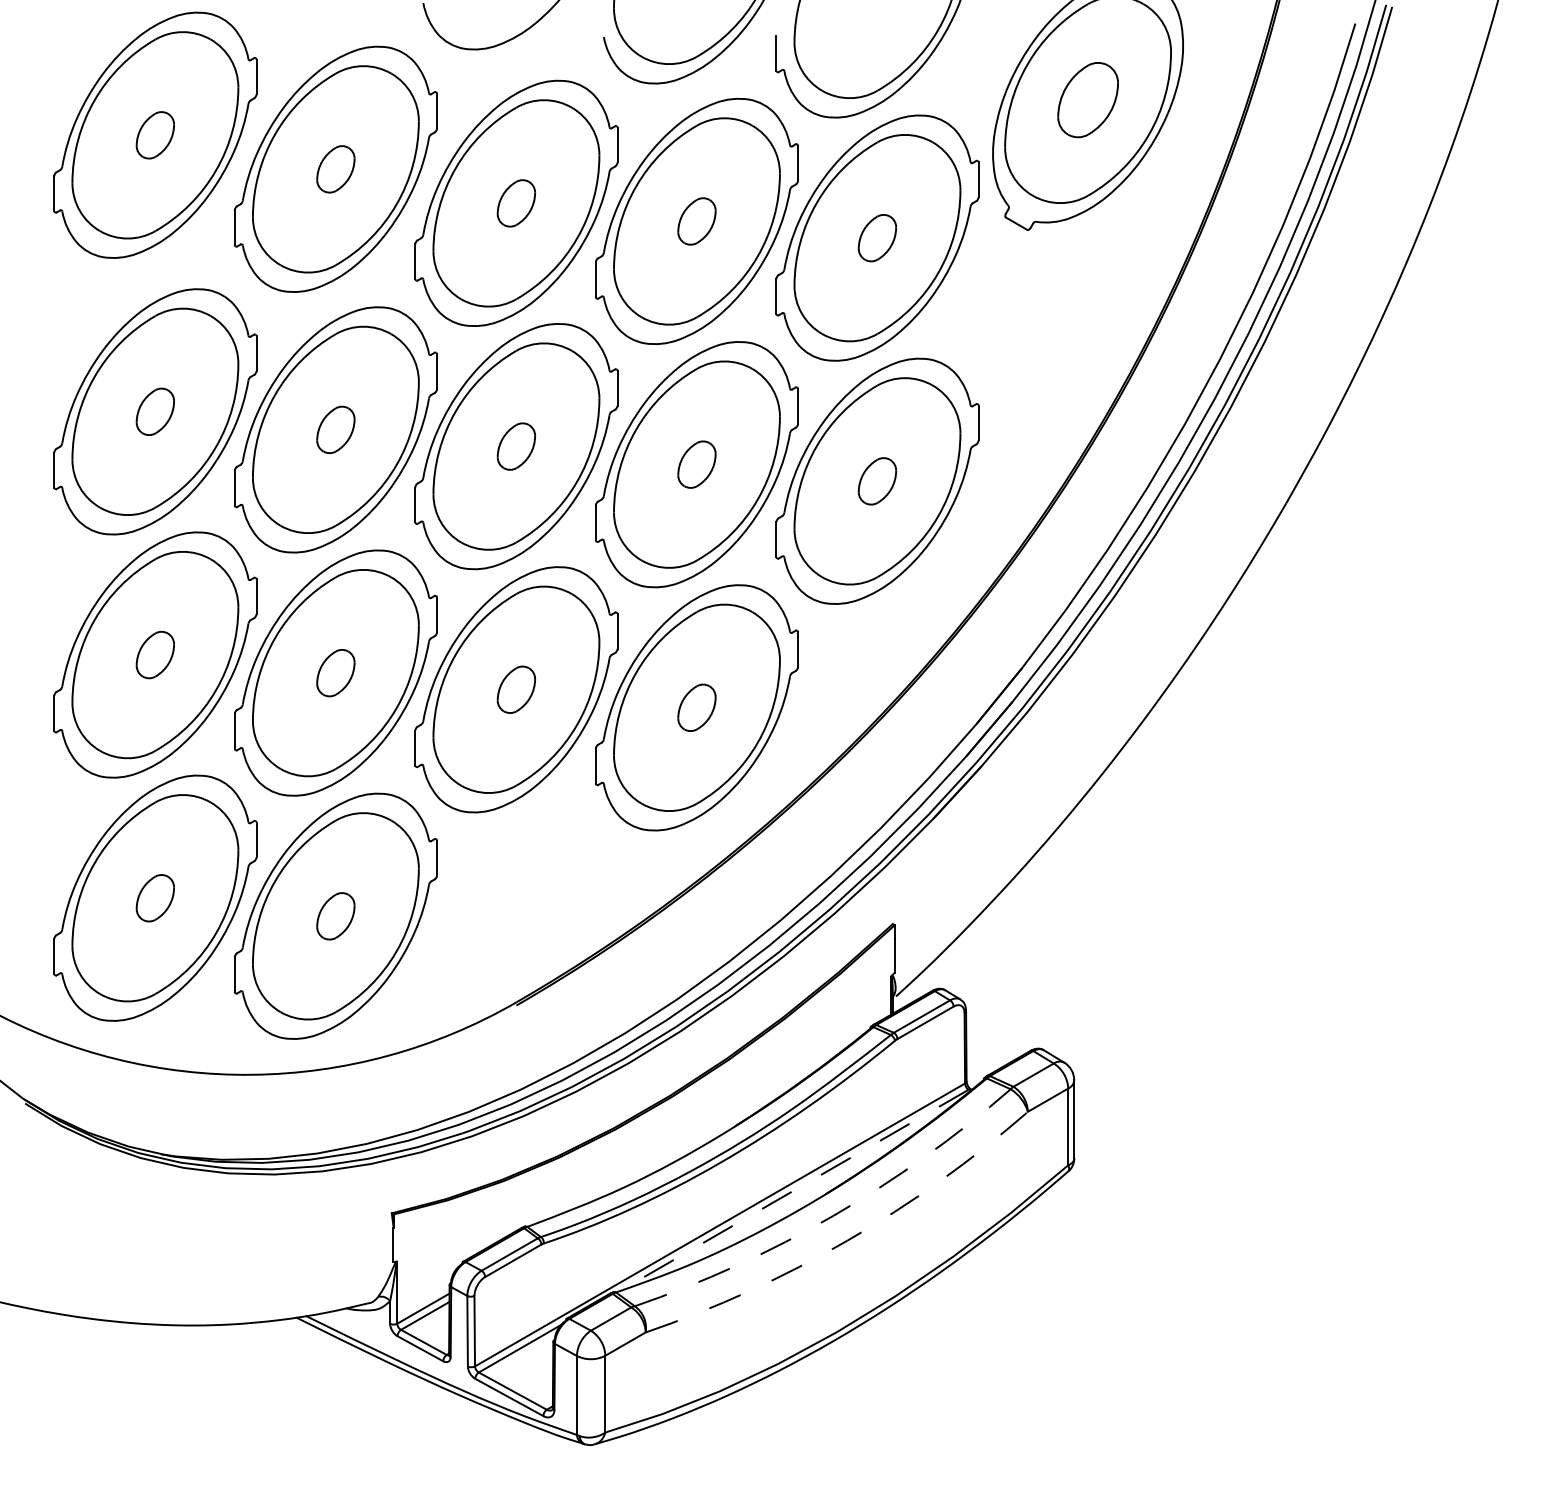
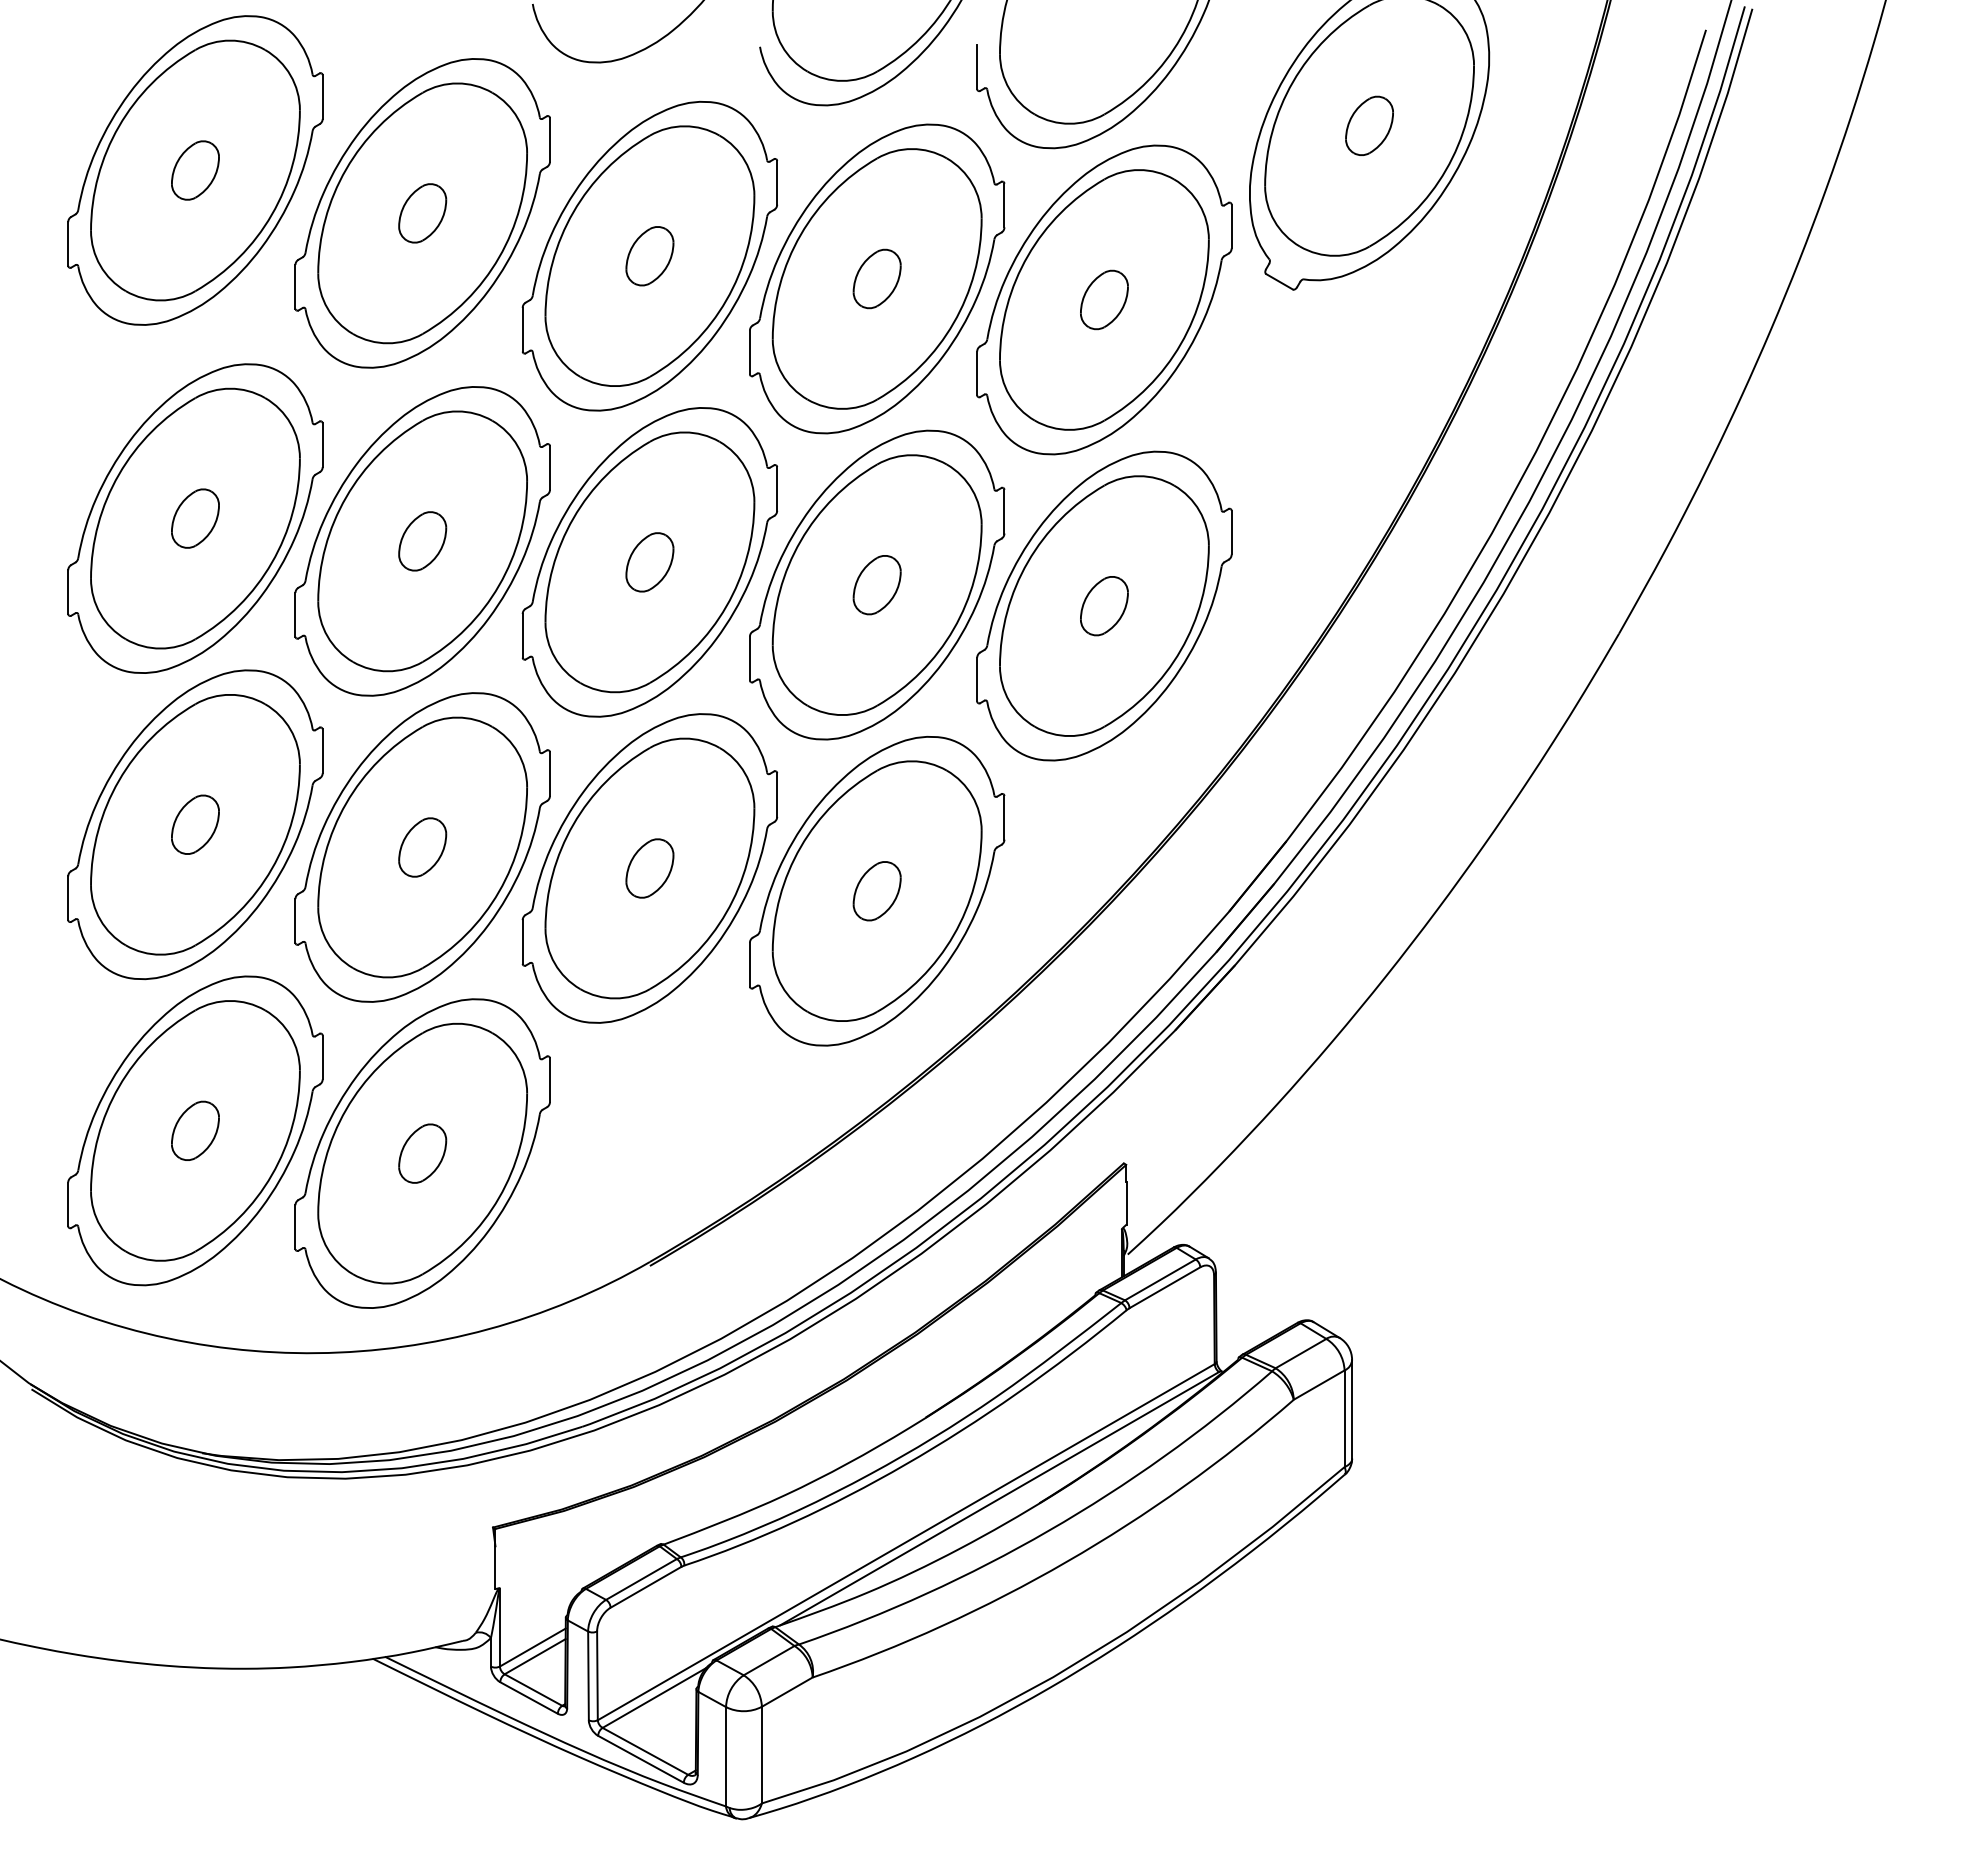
part: (1088, 99) -> (1369, 125), size x0.62
line: (794, 1190) -> (999, 1498), dashed -> solid
arc: (833, 1215) -> (1048, 1530), dashed -> solid
arc: (847, 1240) -> (1066, 1561), dashed -> solid

